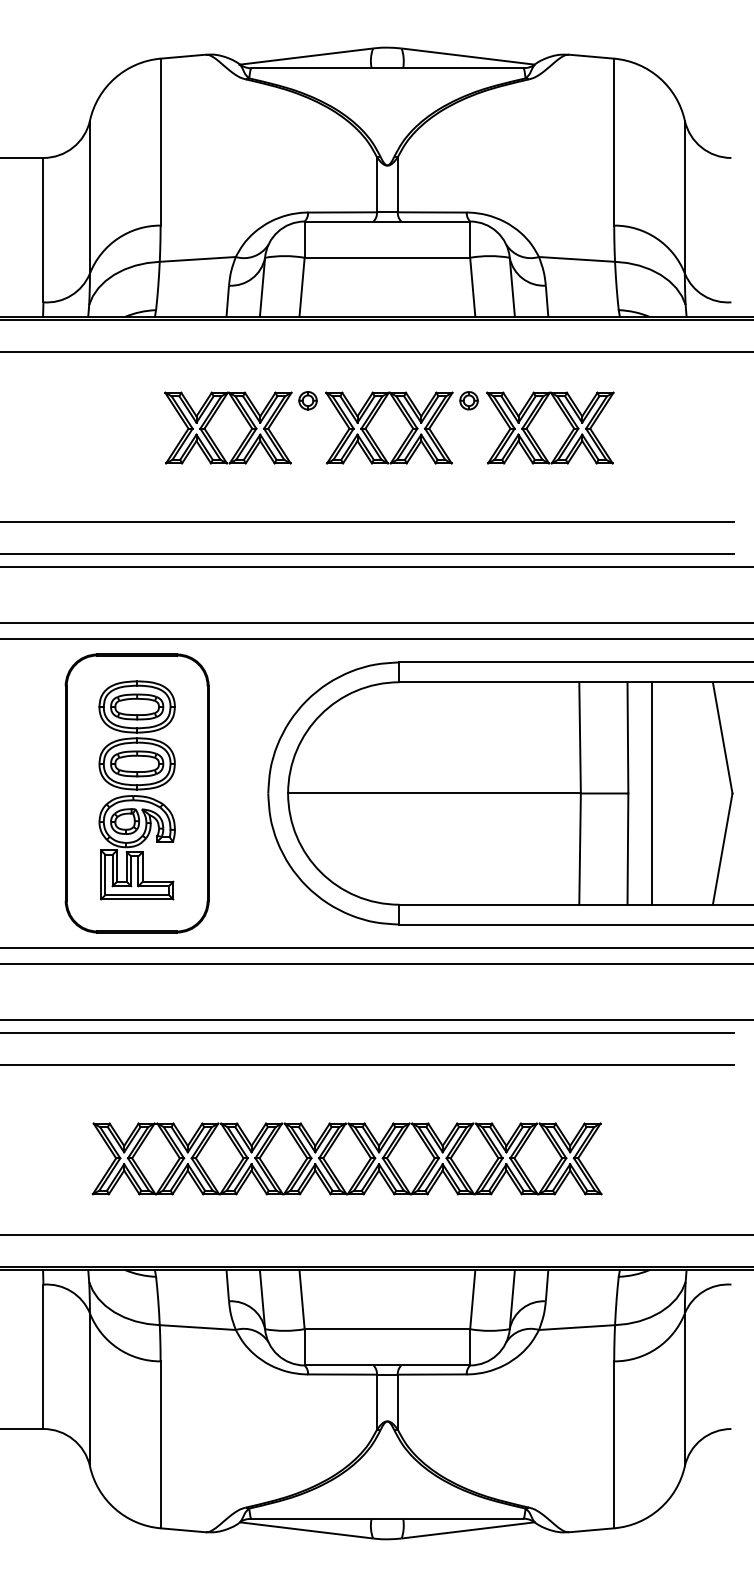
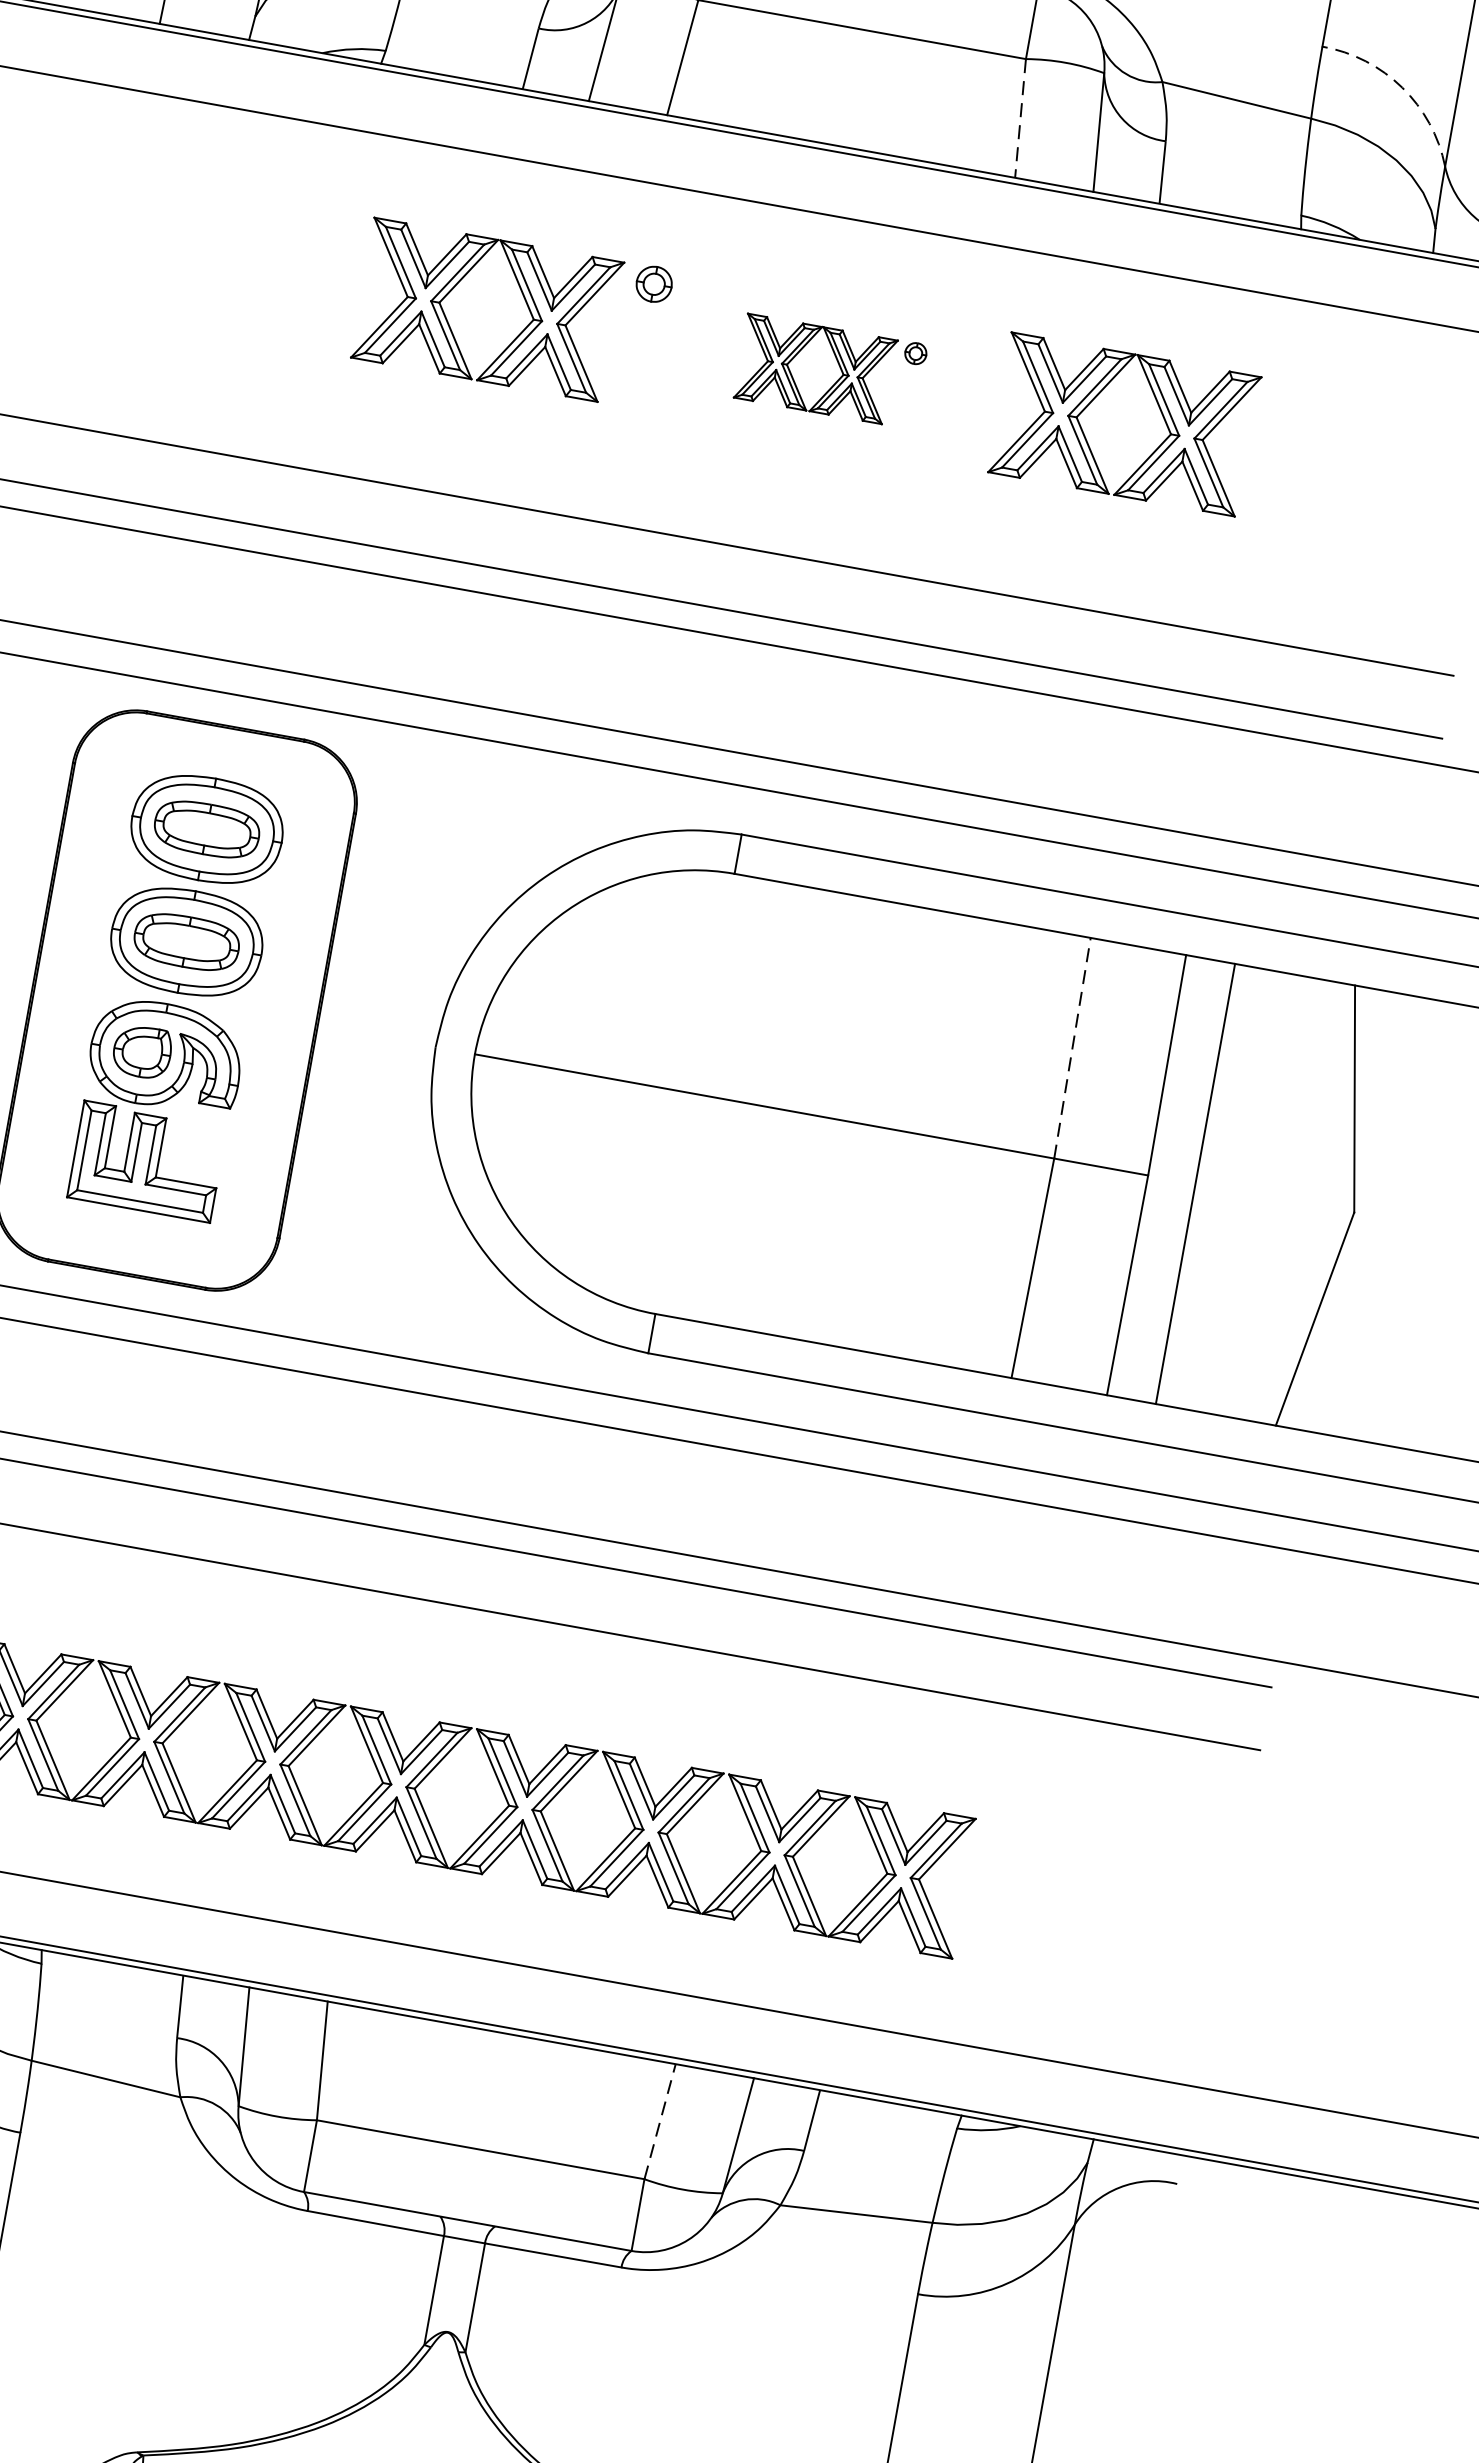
arc: (656, 238) -> (1401, 87), solid -> dashed
line: (472, 287) -> (1019, 118), solid -> dashed
part: (401, 427) -> (829, 370), size x0.6
line: (580, 737) -> (1073, 1047), solid -> dashed
line: (472, 1299) -> (659, 2121), solid -> dashed

